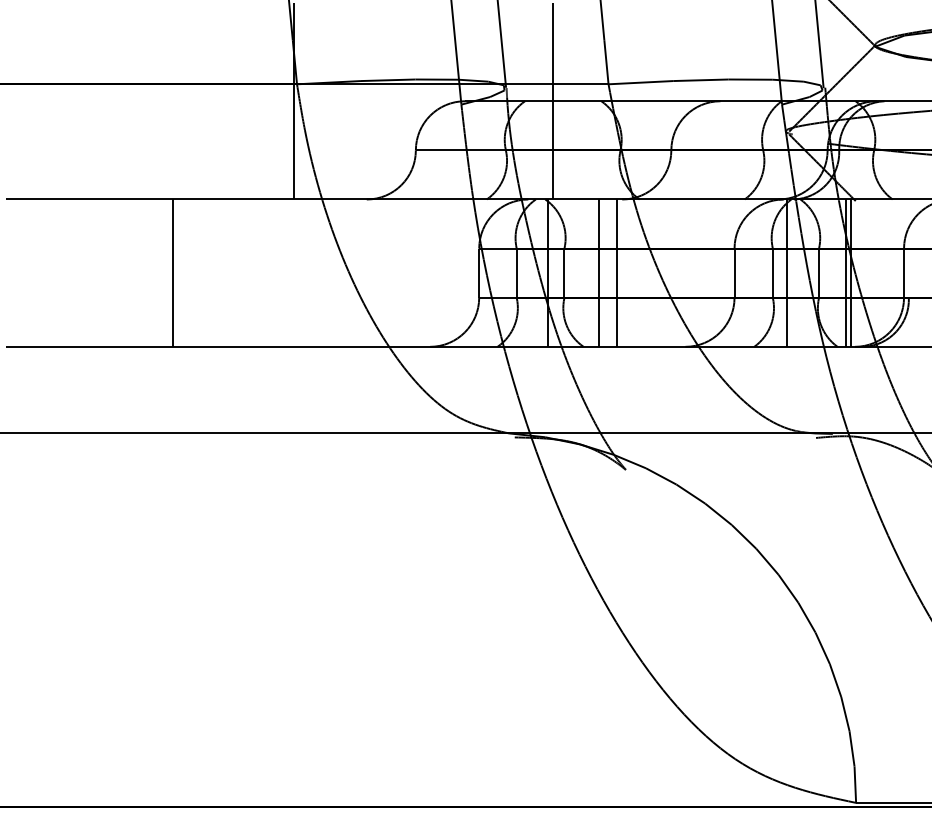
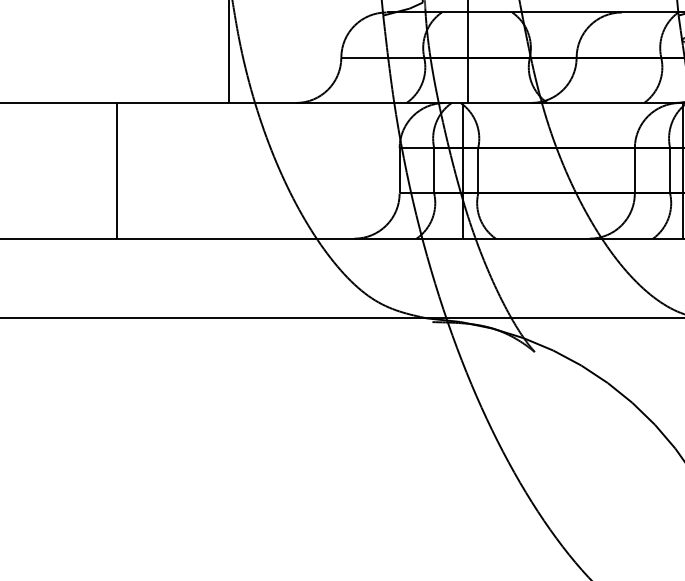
line: (599, 272) -> (510, 170), removed
line: (616, 272) -> (526, 170), removed

